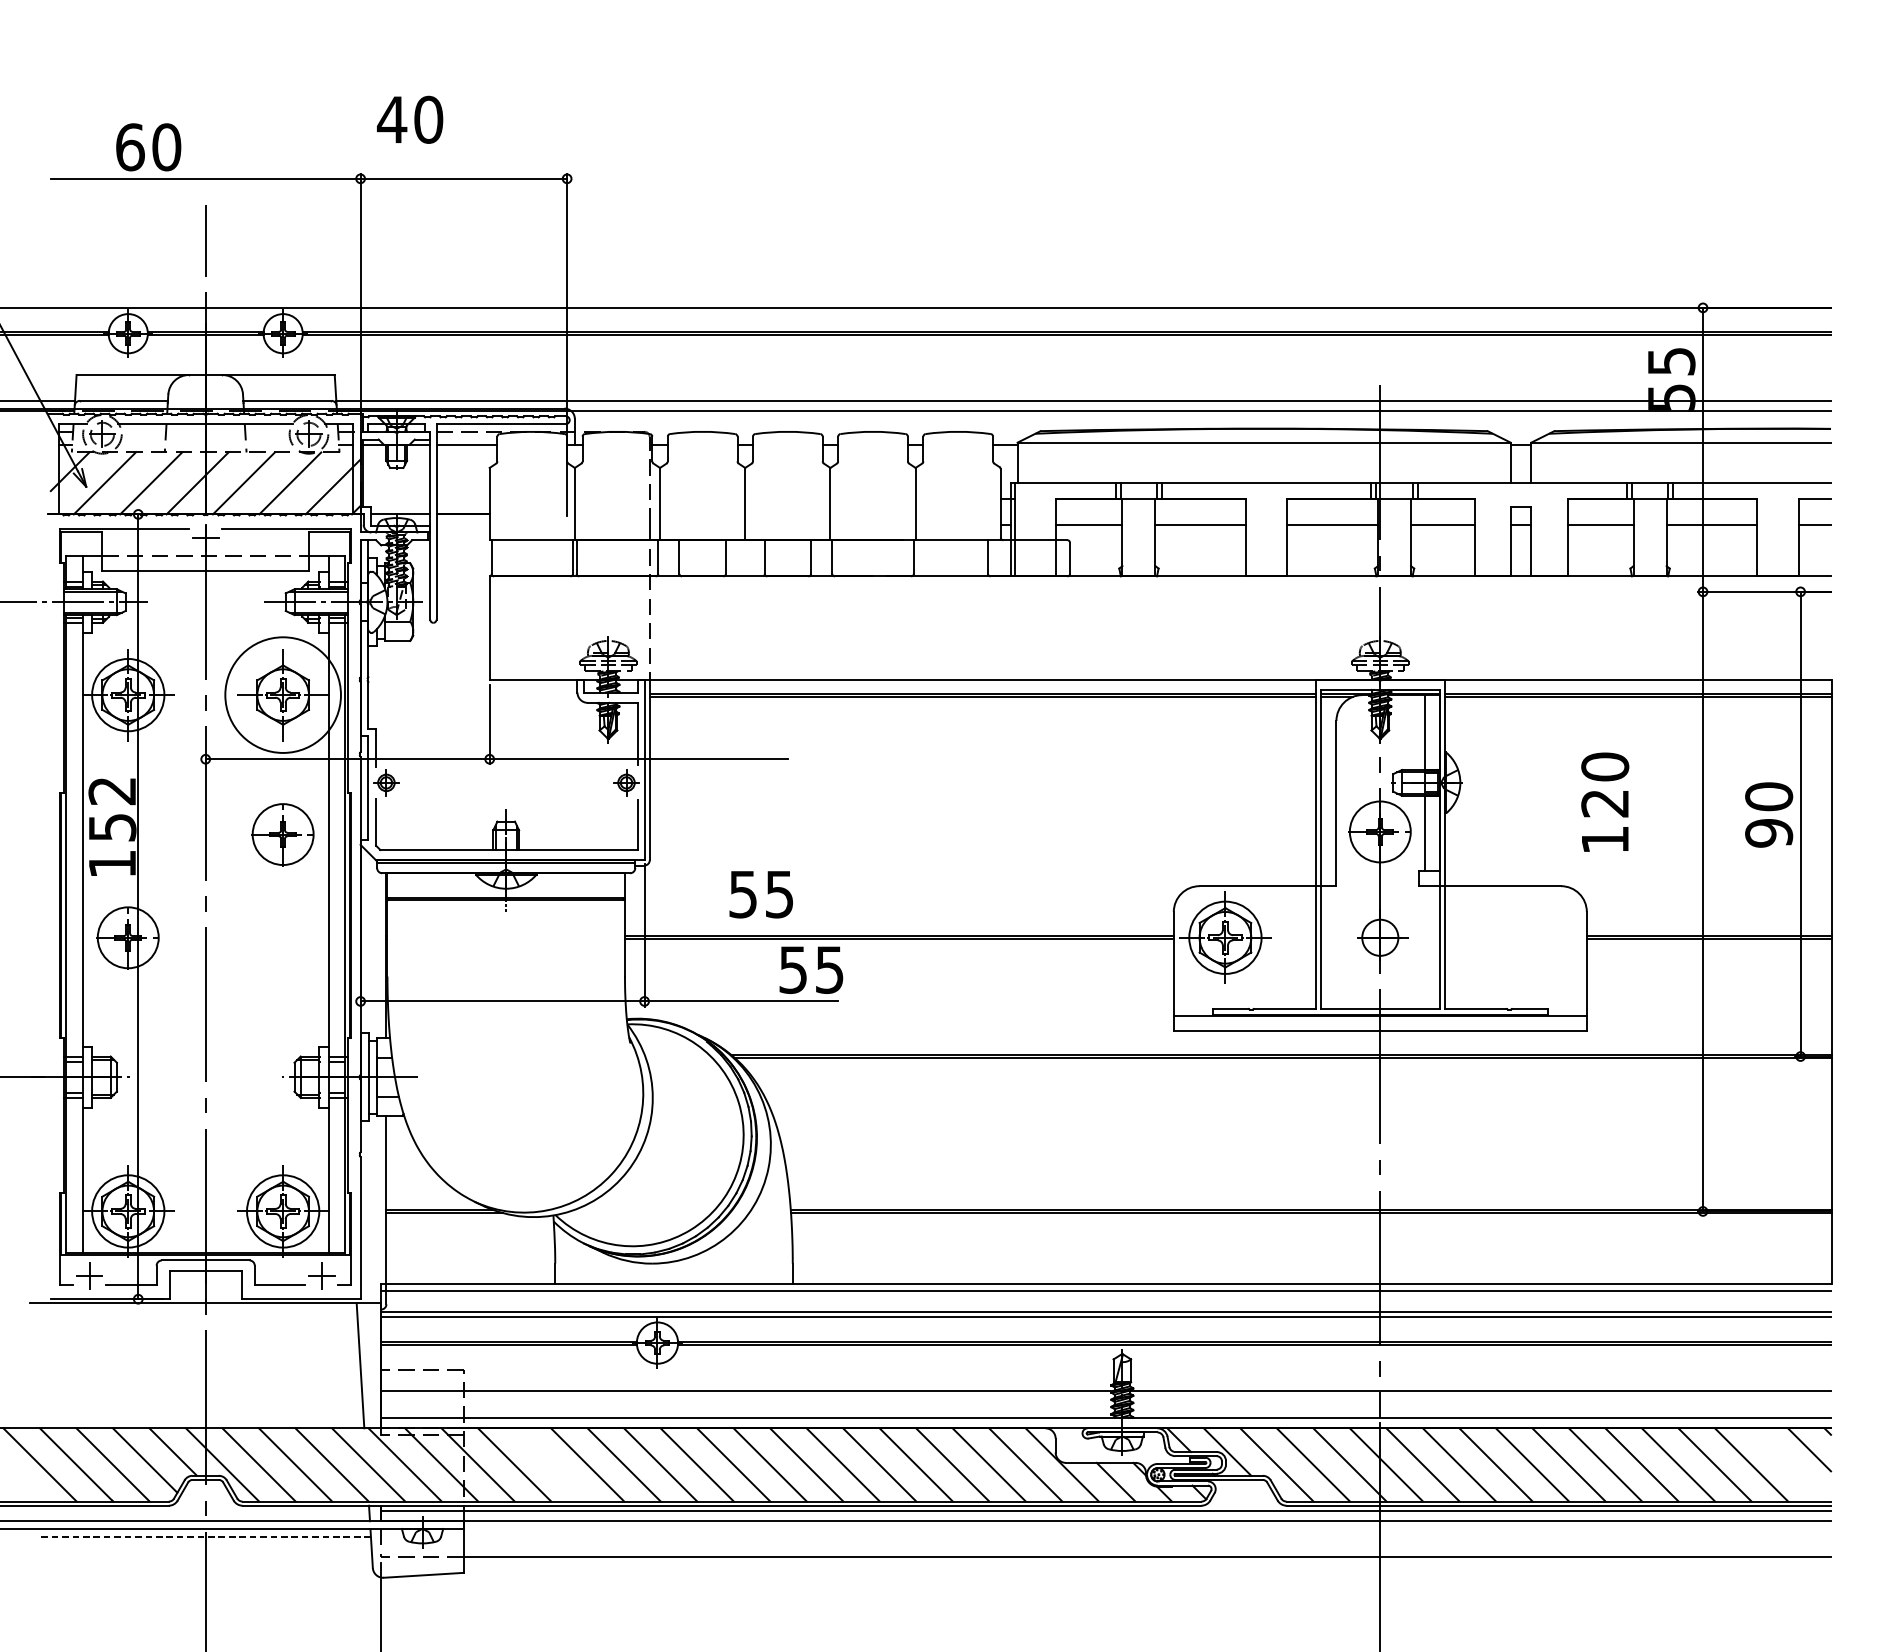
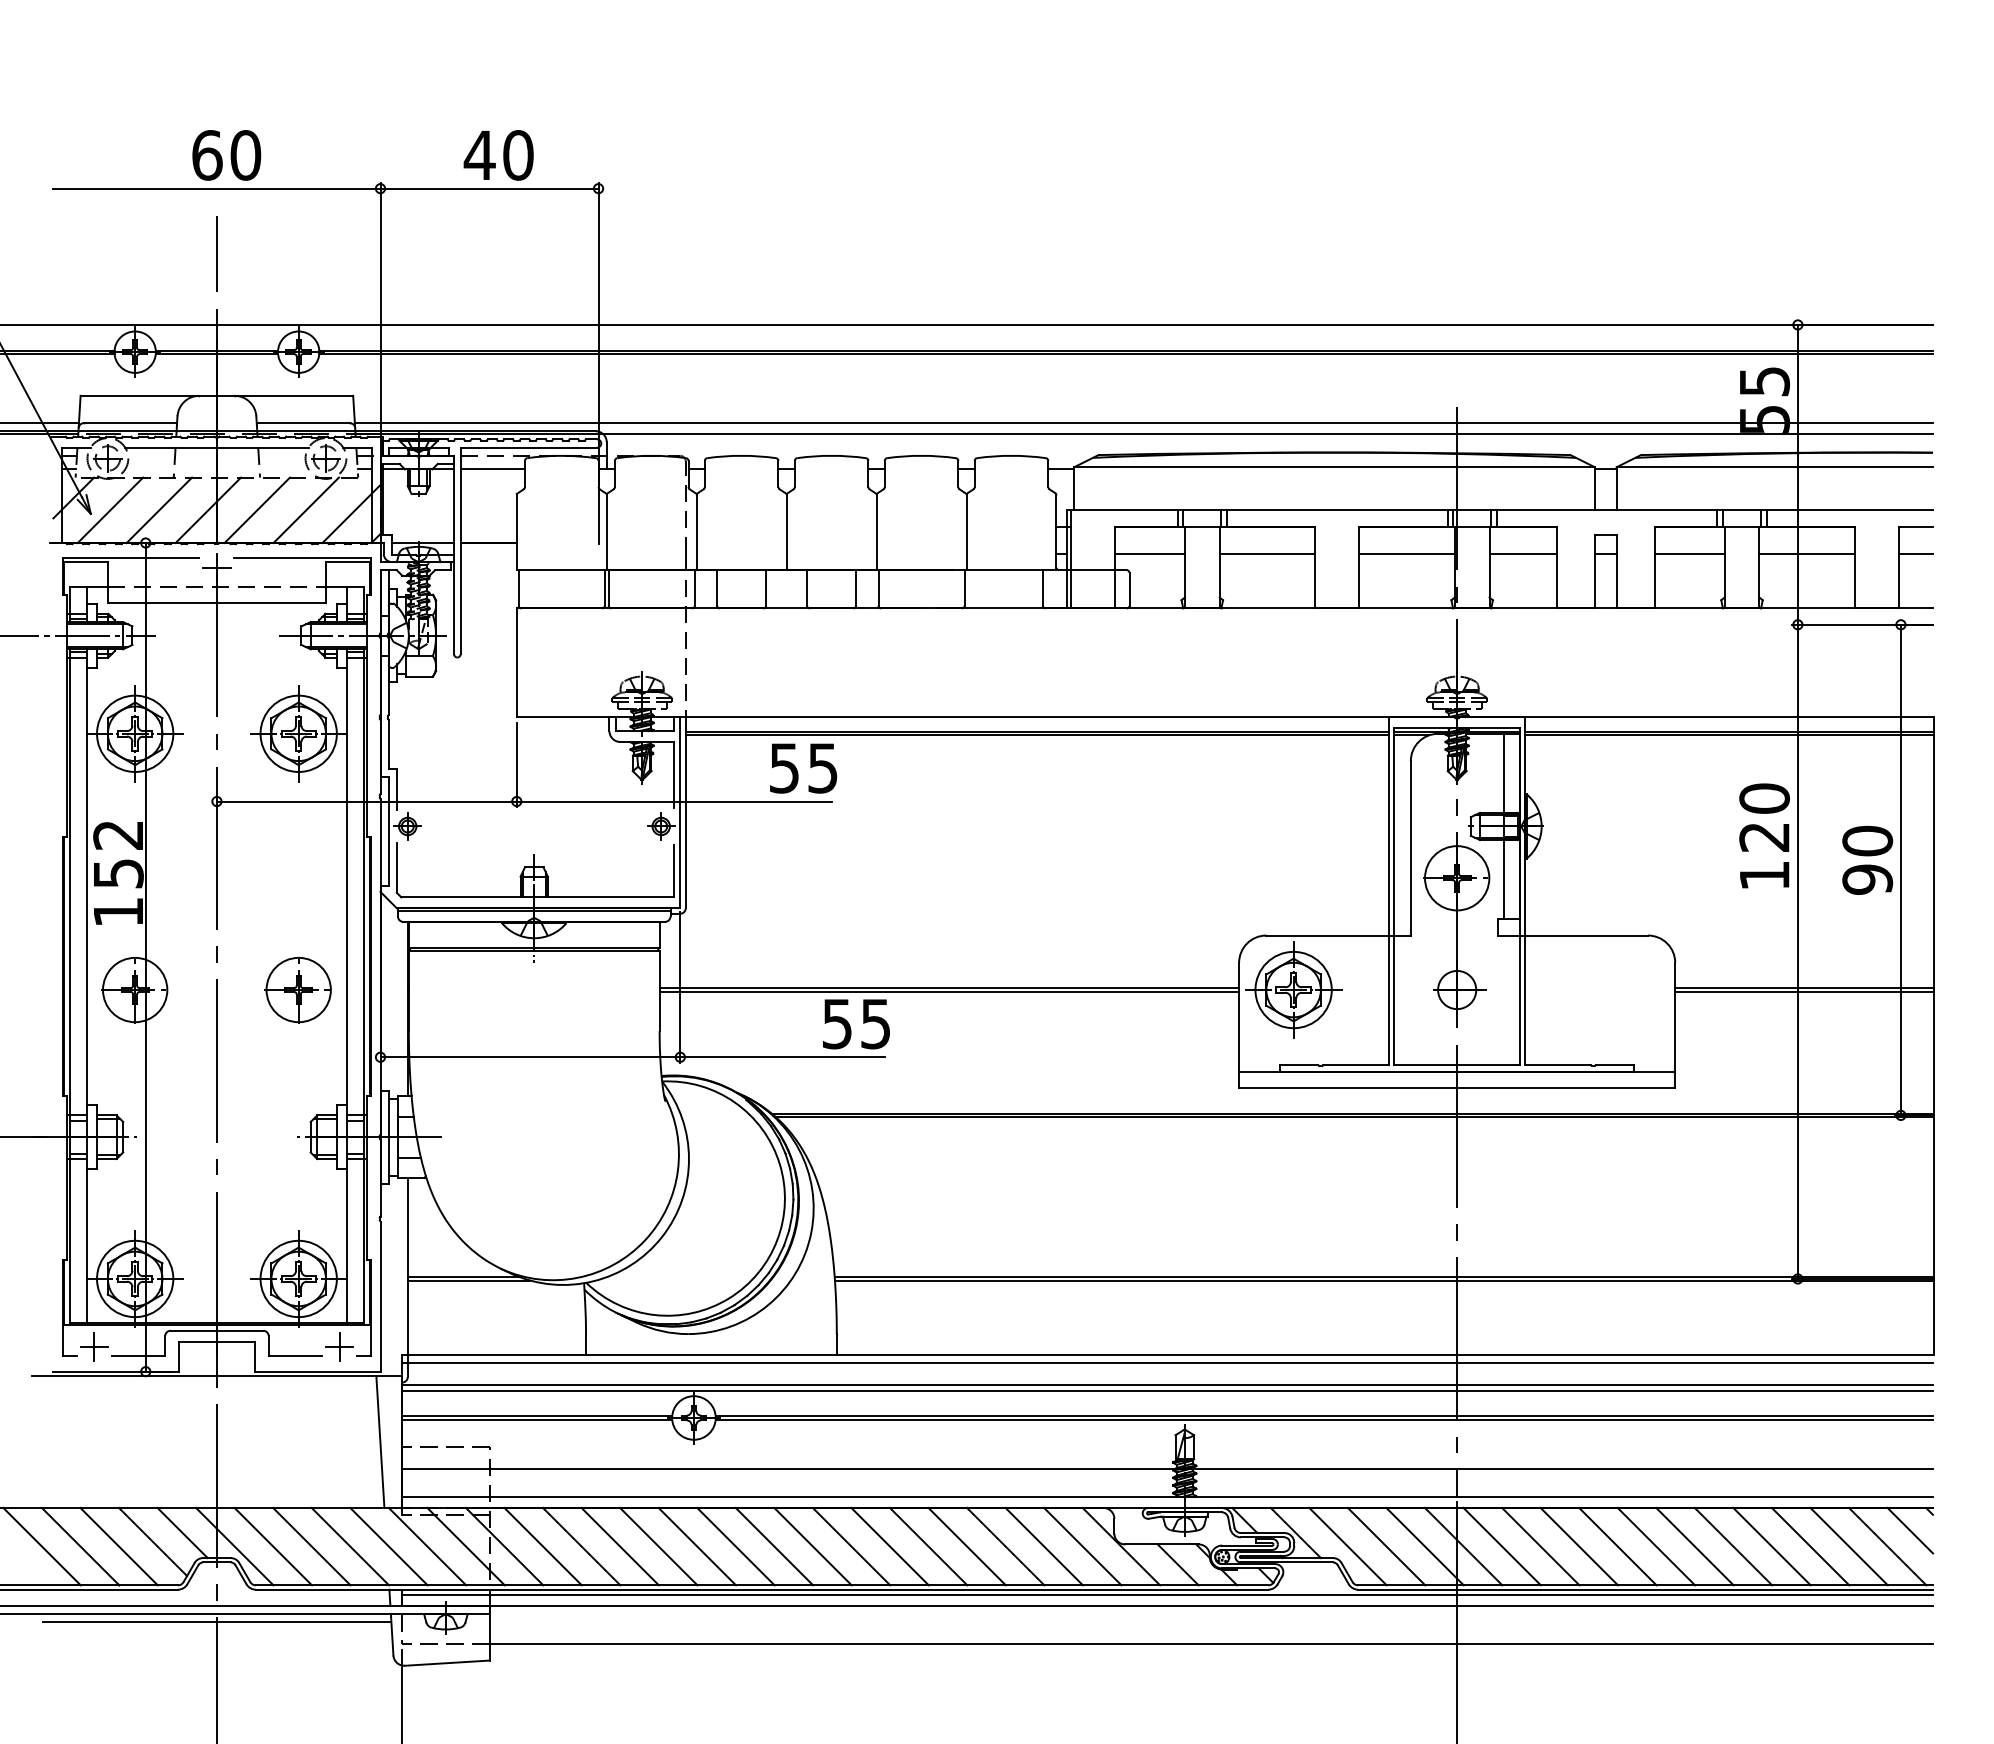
text: (409, 119) -> (498, 155), moved
text: (148, 147) -> (226, 155), moved
circle: (282, 694) -> (298, 733), size x0.62
text: (1605, 801) -> (1764, 835), moved
part: (282, 834) -> (297, 990), moved
text: (761, 894) -> (803, 768), moved
line: (550, 1464) -> (581, 1546), added
line: (1787, 1464) -> (1887, 1546), added
line: (205, 1536) -> (216, 1622), dashed -> solid

